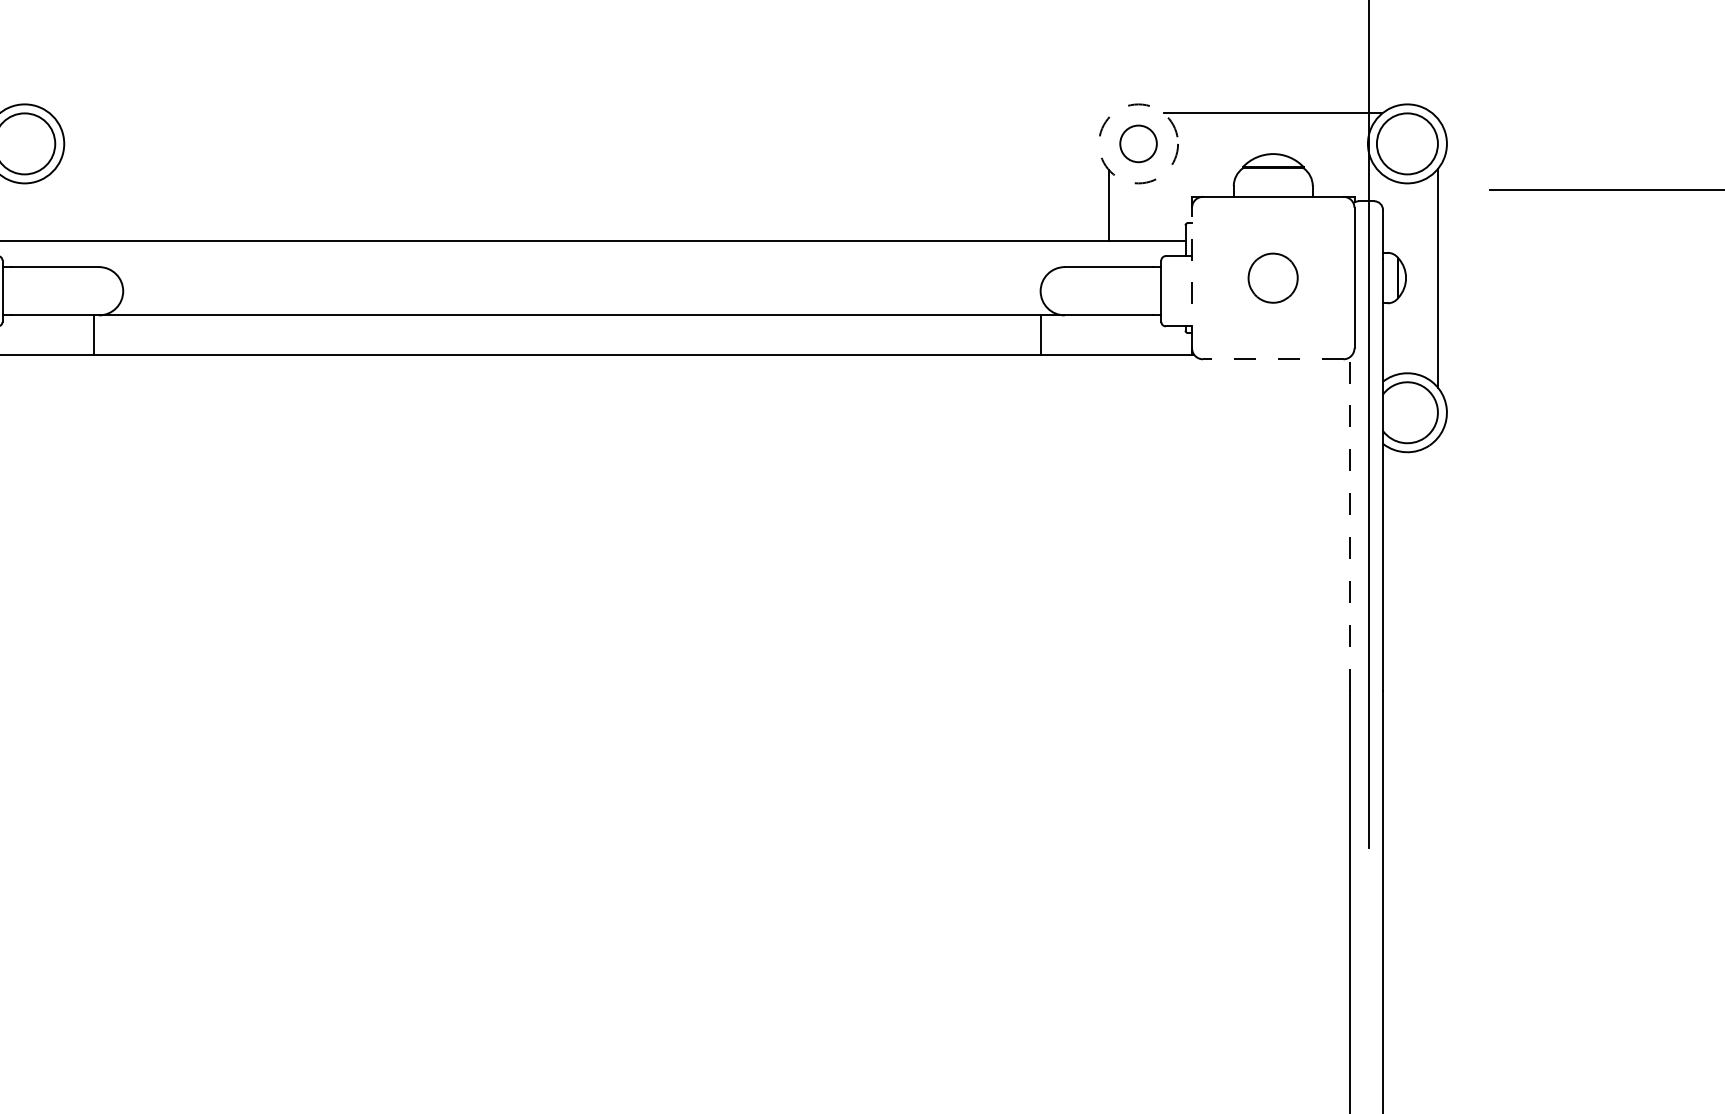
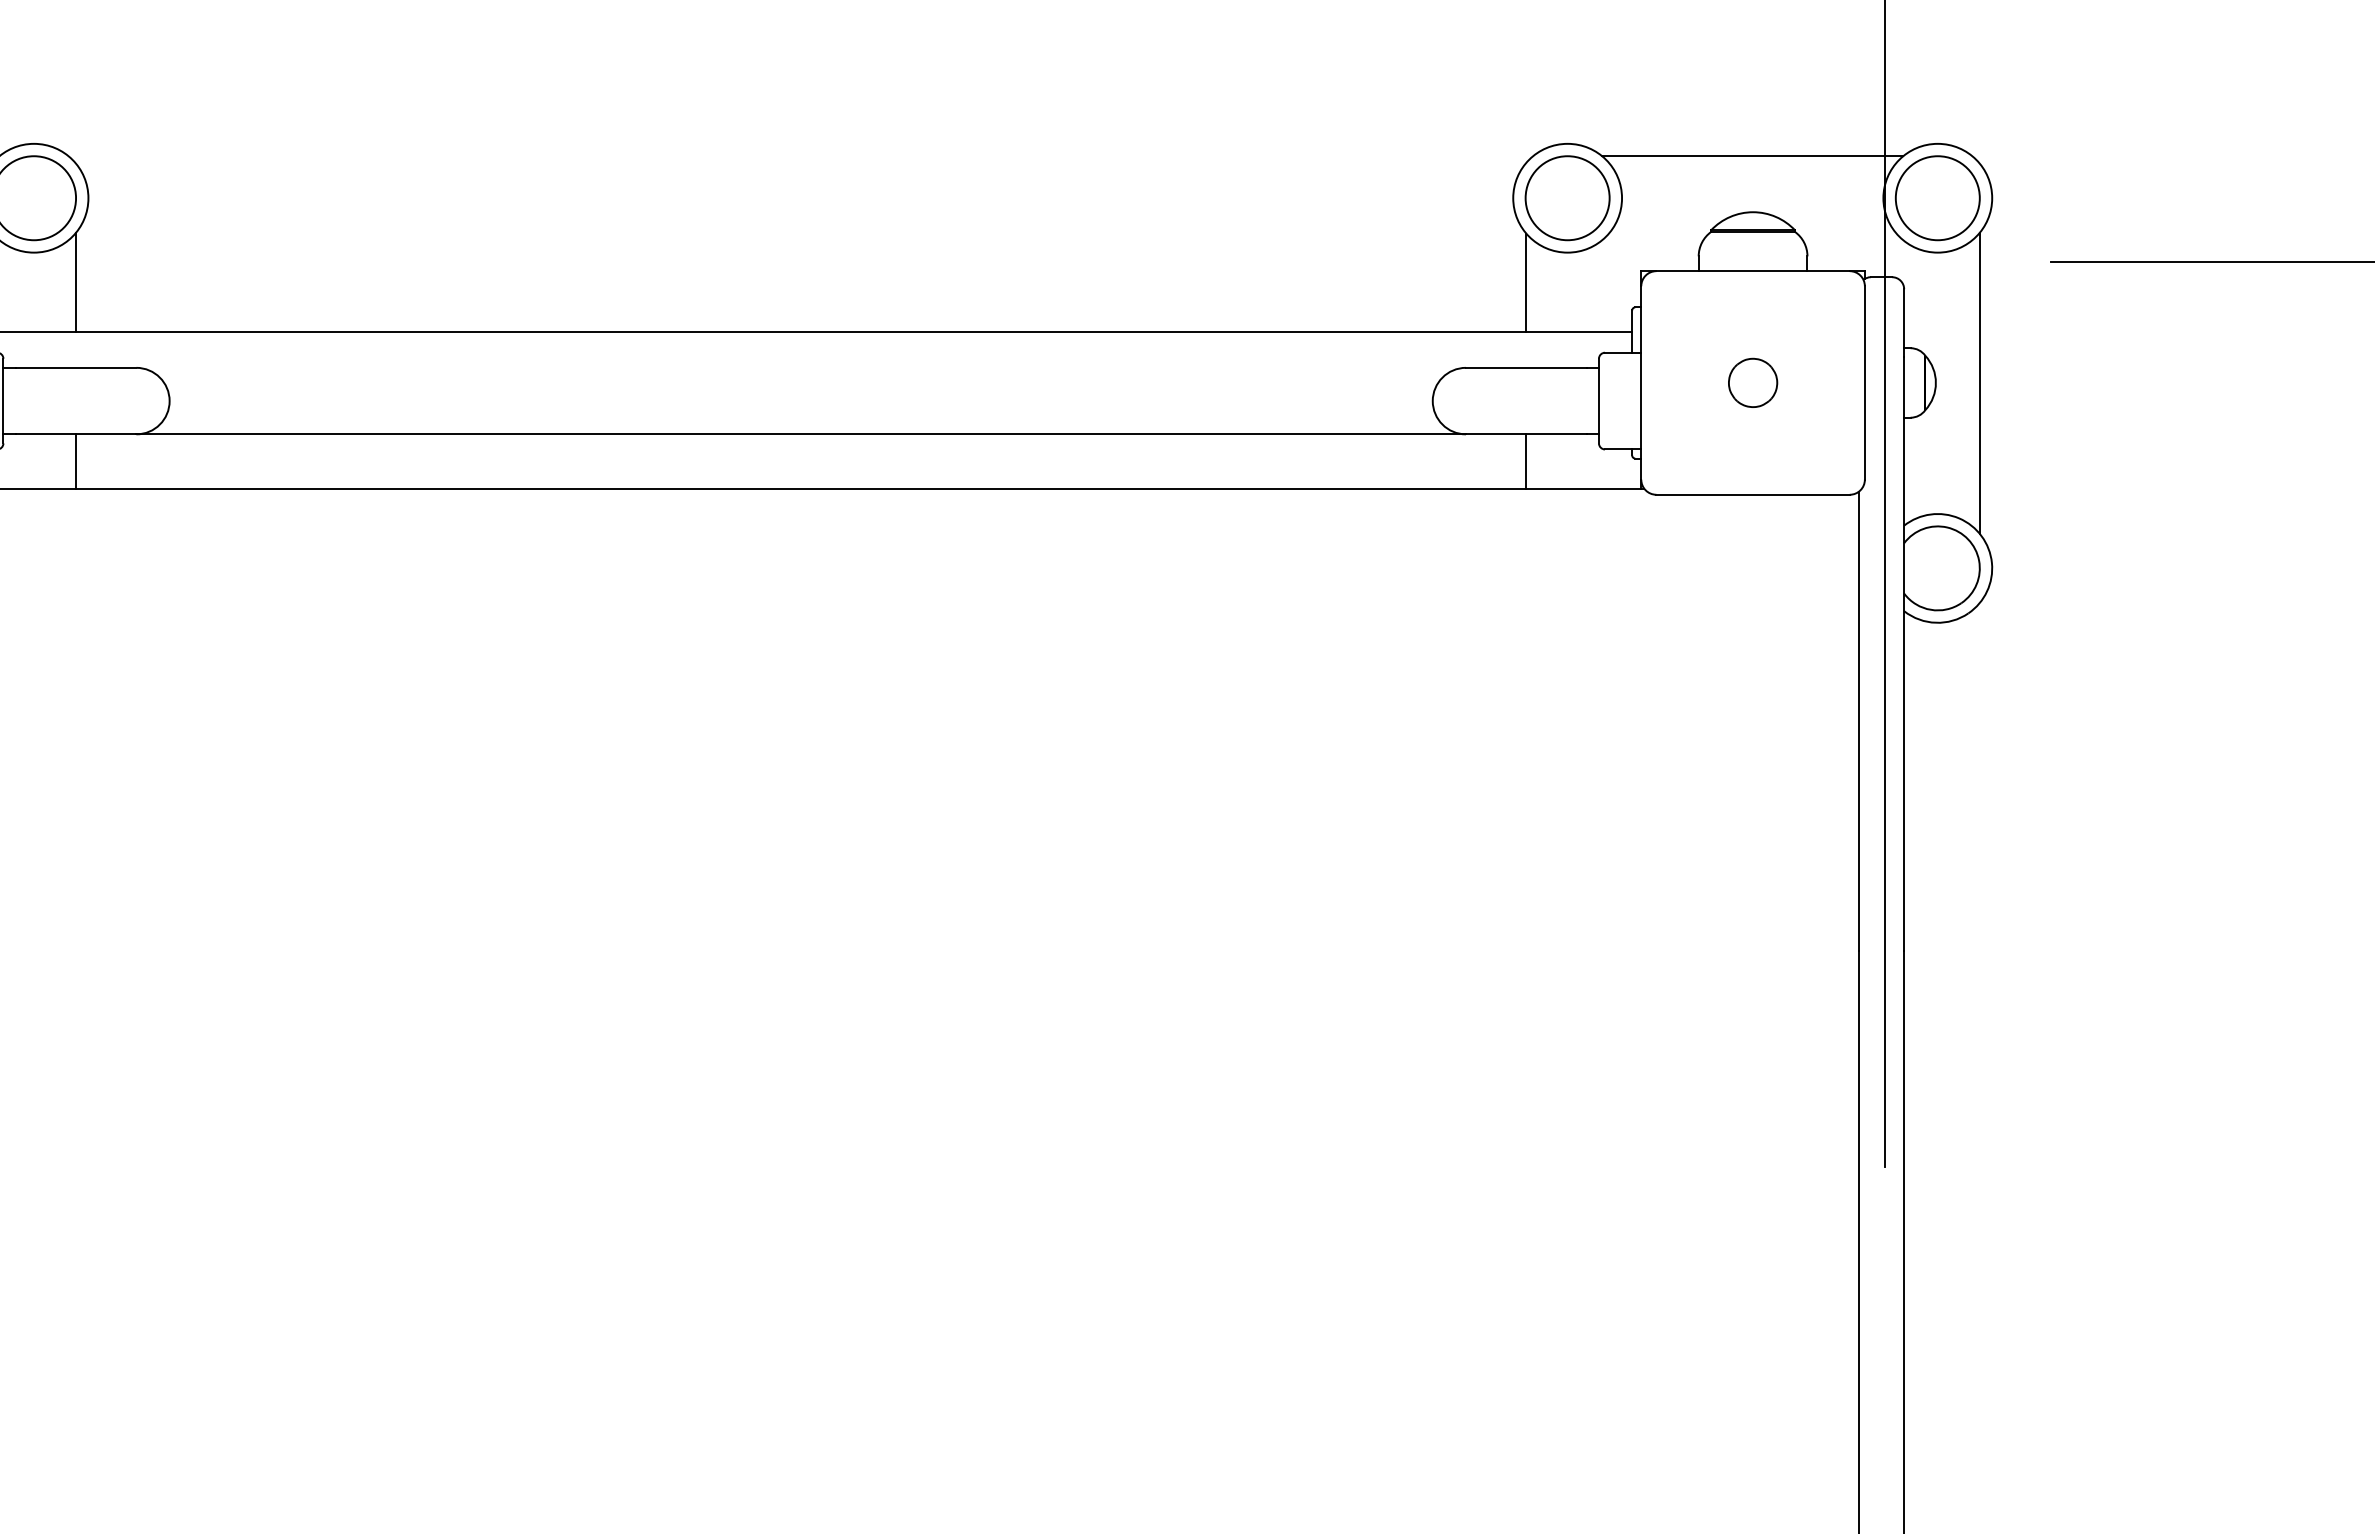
circle: (1138, 143) -> (1567, 197), dashed -> solid
circle: (1138, 144) -> (1567, 198), size x1.67
line: (54, 204) -> (75, 281), added
line: (1192, 277) -> (1641, 382), dashed -> solid
part: (1273, 277) -> (1753, 382), size x0.71
line: (94, 335) -> (75, 461), moved
line: (1041, 335) -> (1526, 461), moved
line: (1273, 359) -> (1753, 494), dashed -> solid
line: (1349, 523) -> (1858, 721), dashed -> solid

